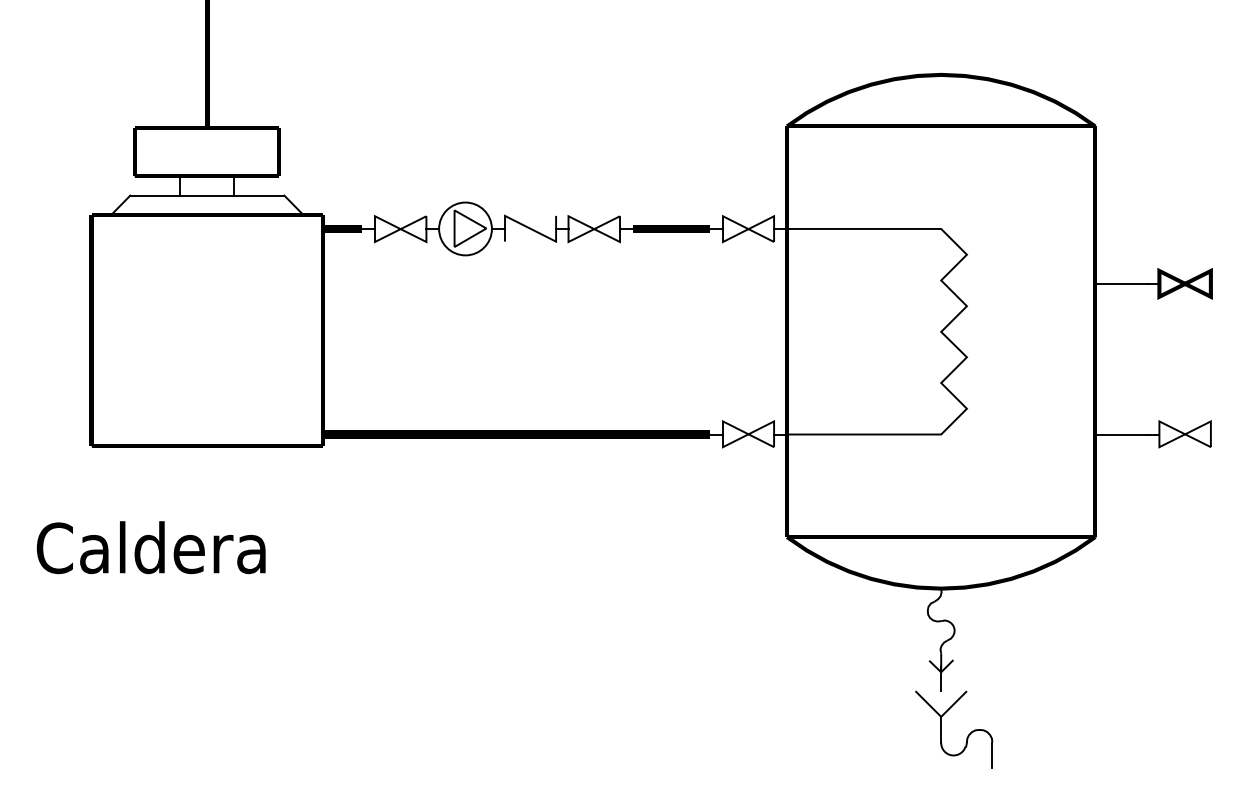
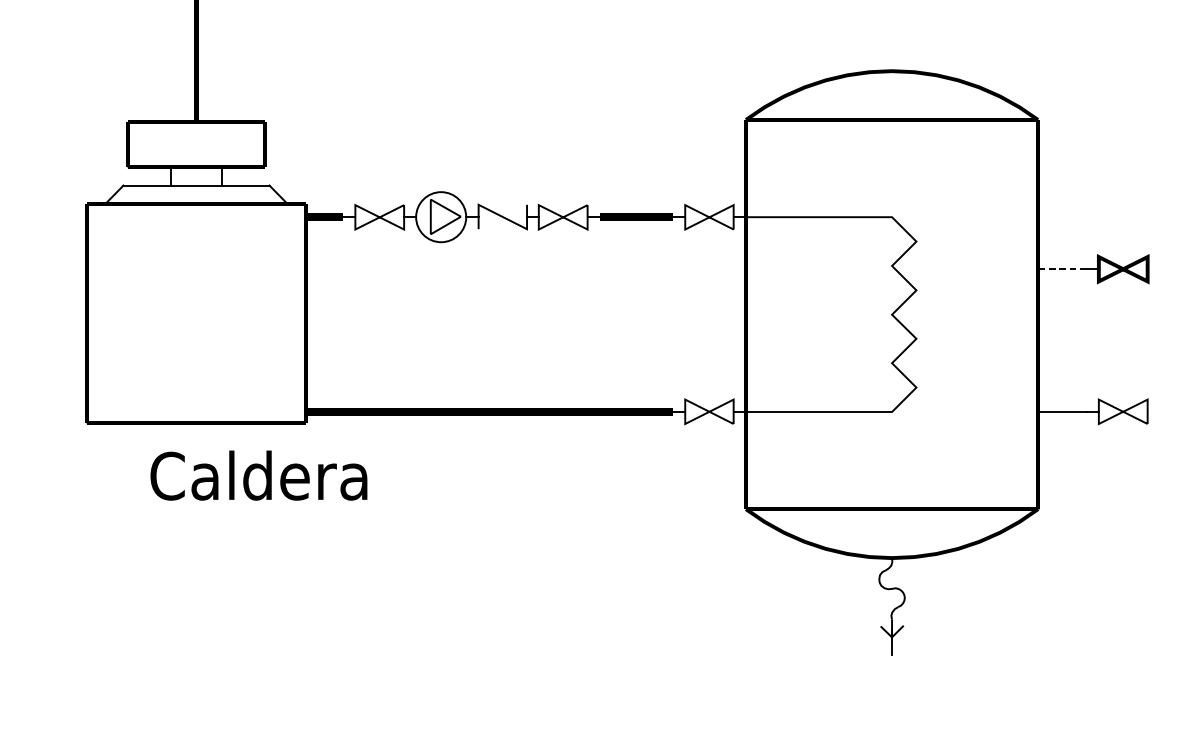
line: (1120, 283) -> (1061, 268), solid -> dashed
text: (150, 547) -> (258, 475), moved
part: (941, 729) -> (892, 691), removed

